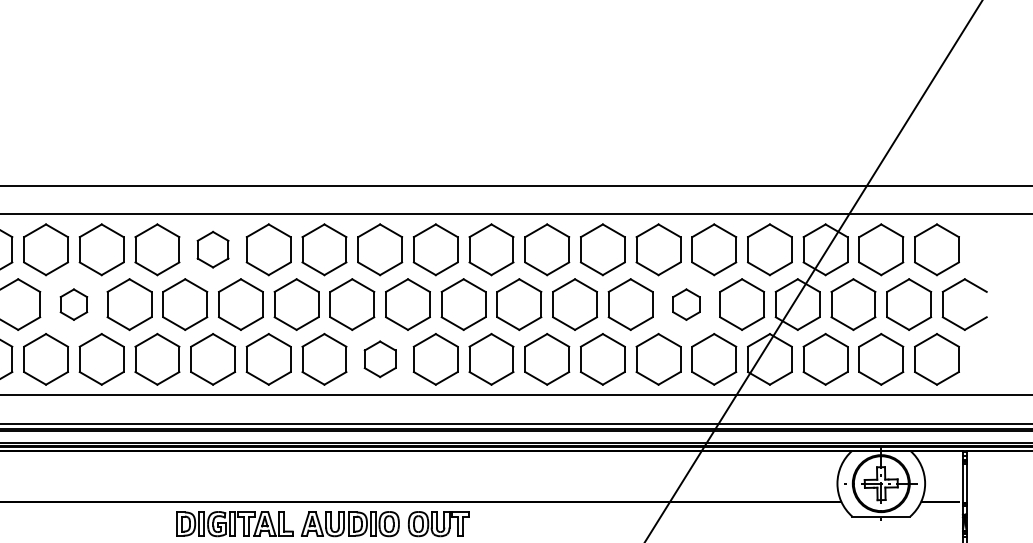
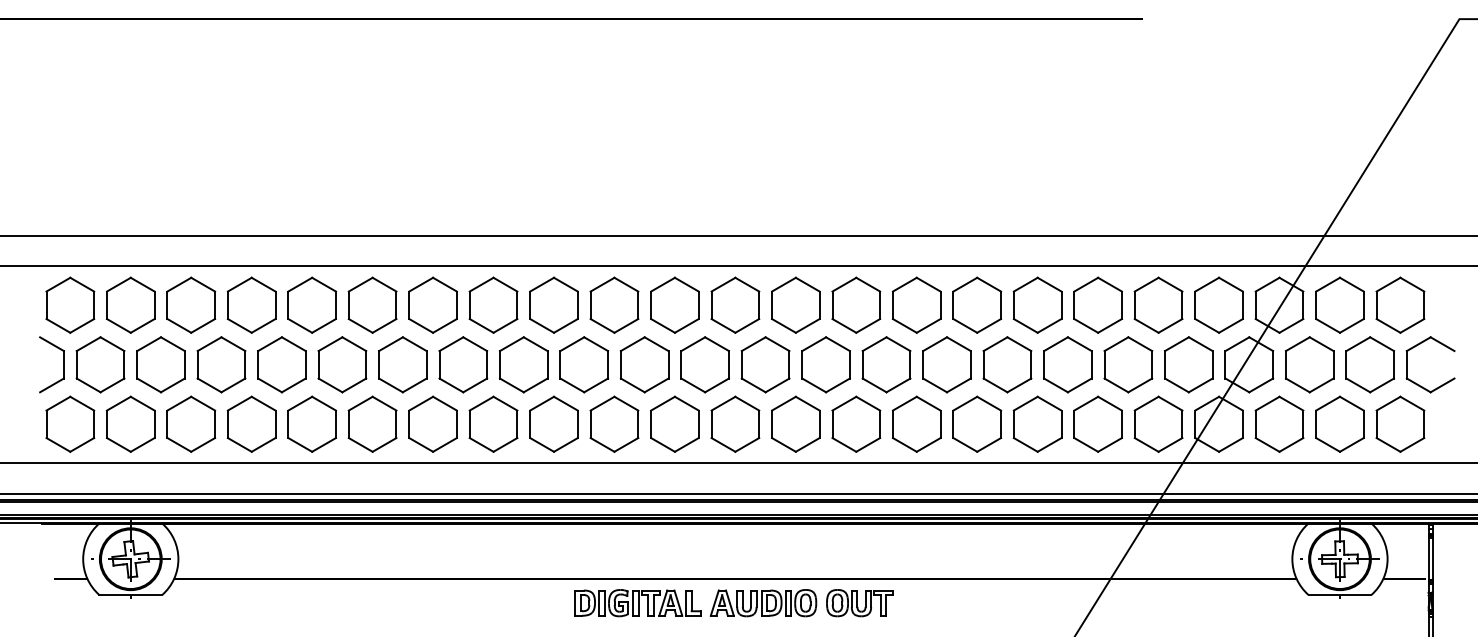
part: (213, 249) -> (614, 304), size x1.43
part: (74, 304) -> (463, 364), size x1.67
part: (686, 304) -> (1128, 364), size x1.67
part: (379, 358) -> (795, 423), size x1.43

